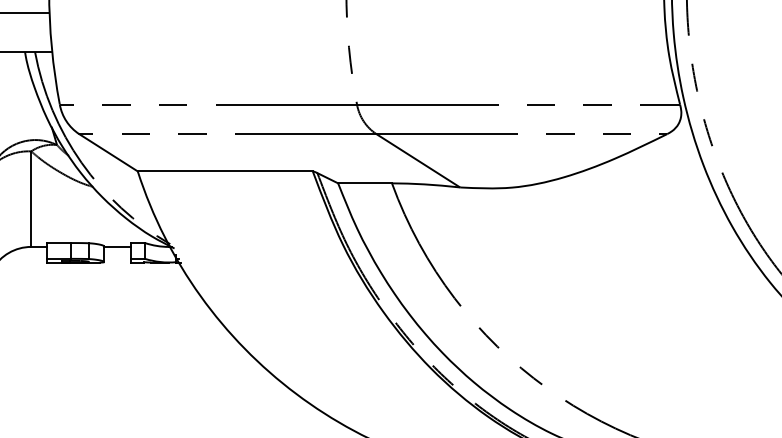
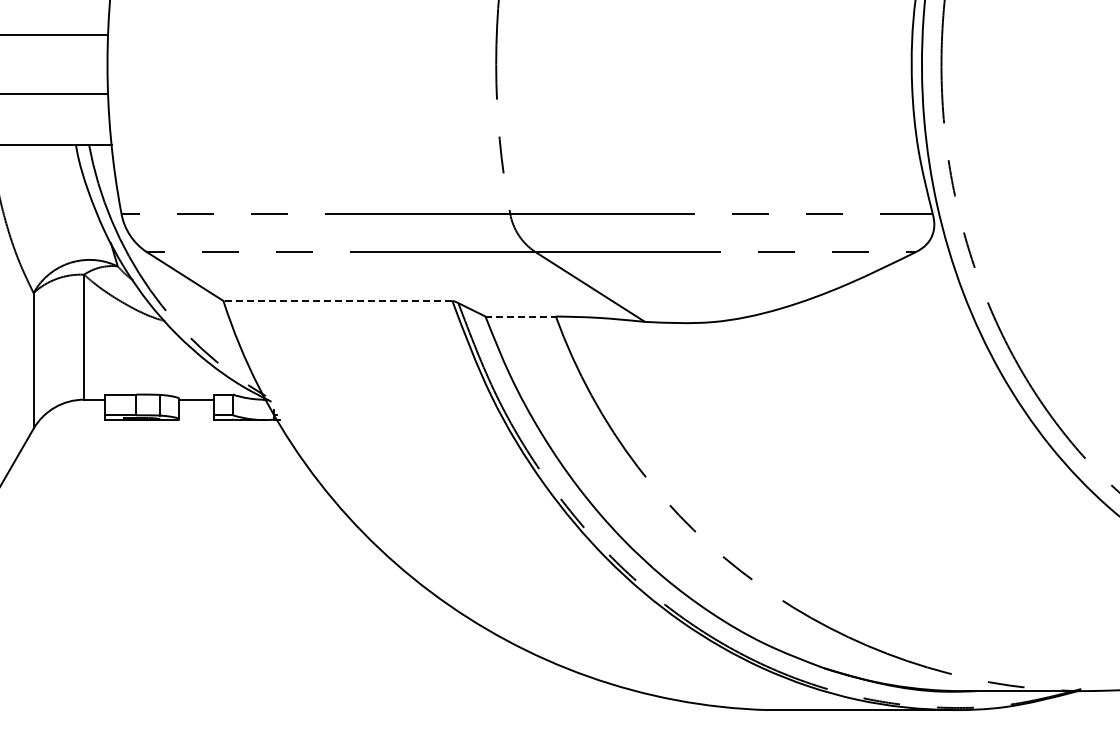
line: (225, 171) -> (337, 300), solid -> dashed
line: (365, 183) -> (521, 316), solid -> dashed

